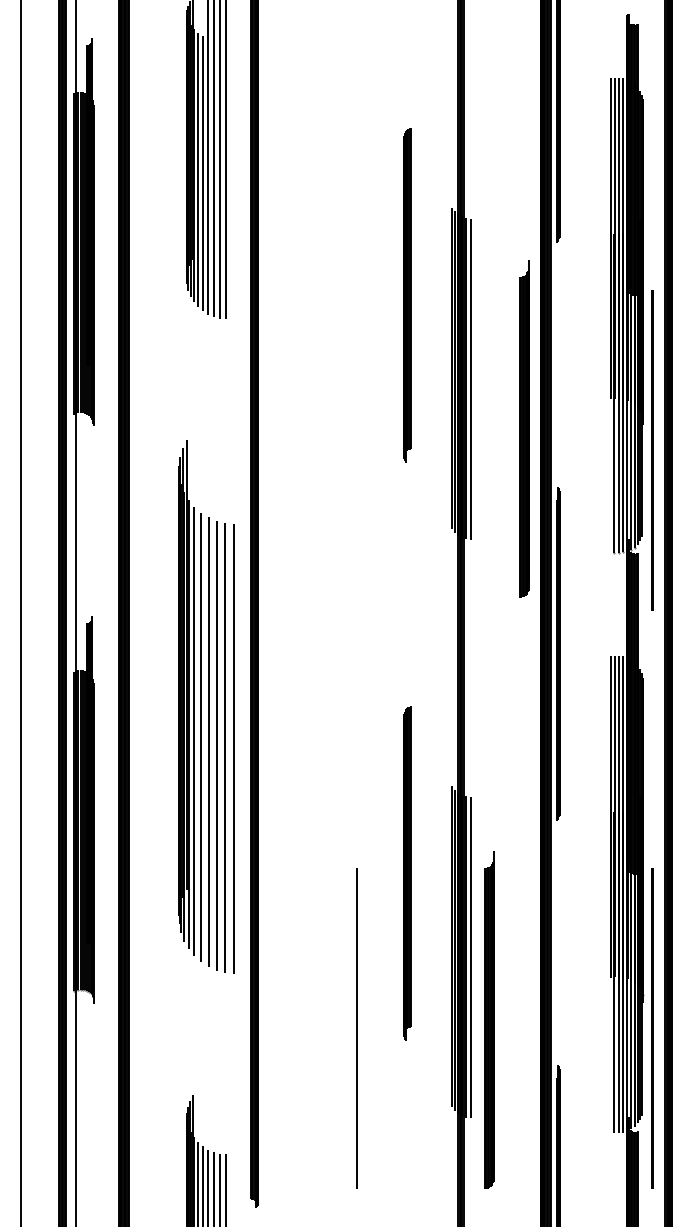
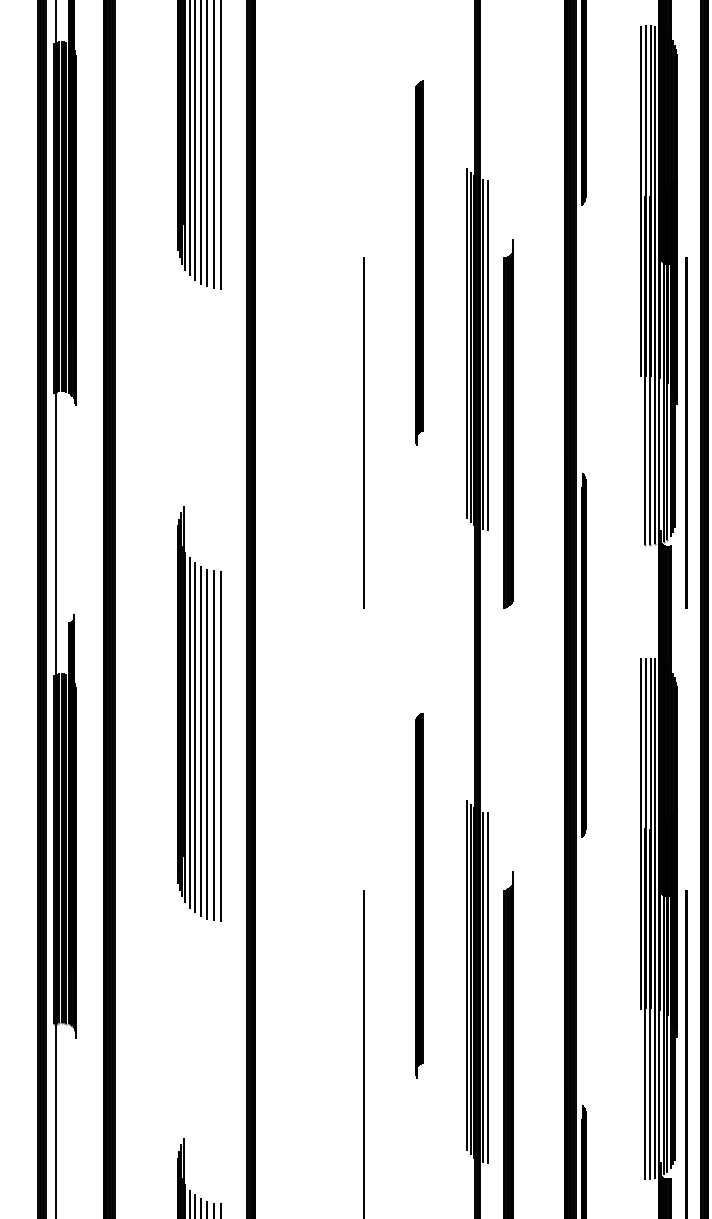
part: (524, 428) -> (508, 423), moved
line: (356, 450) -> (363, 433), added
part: (206, 707) -> (199, 714), size x0.71

